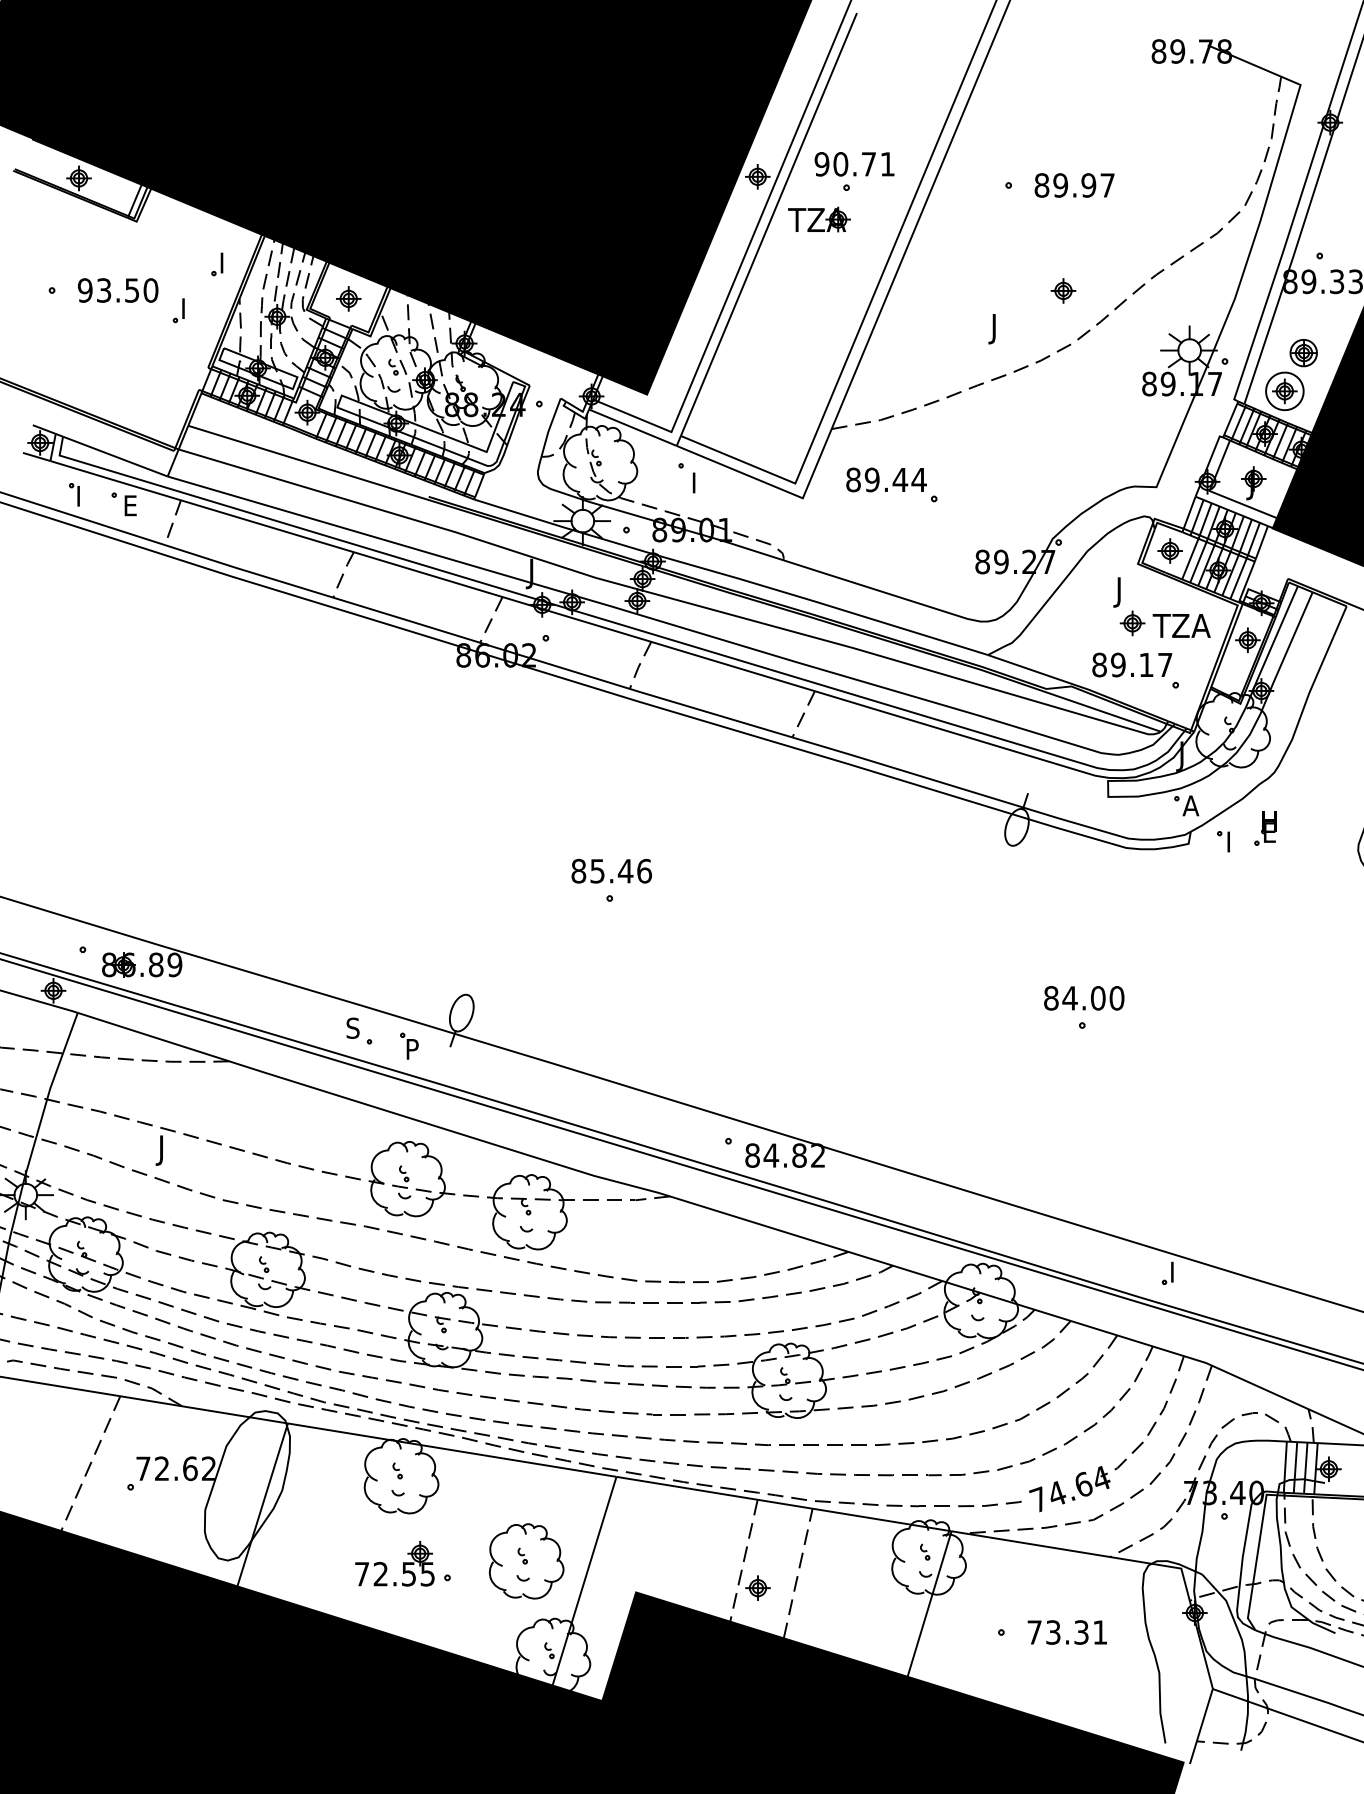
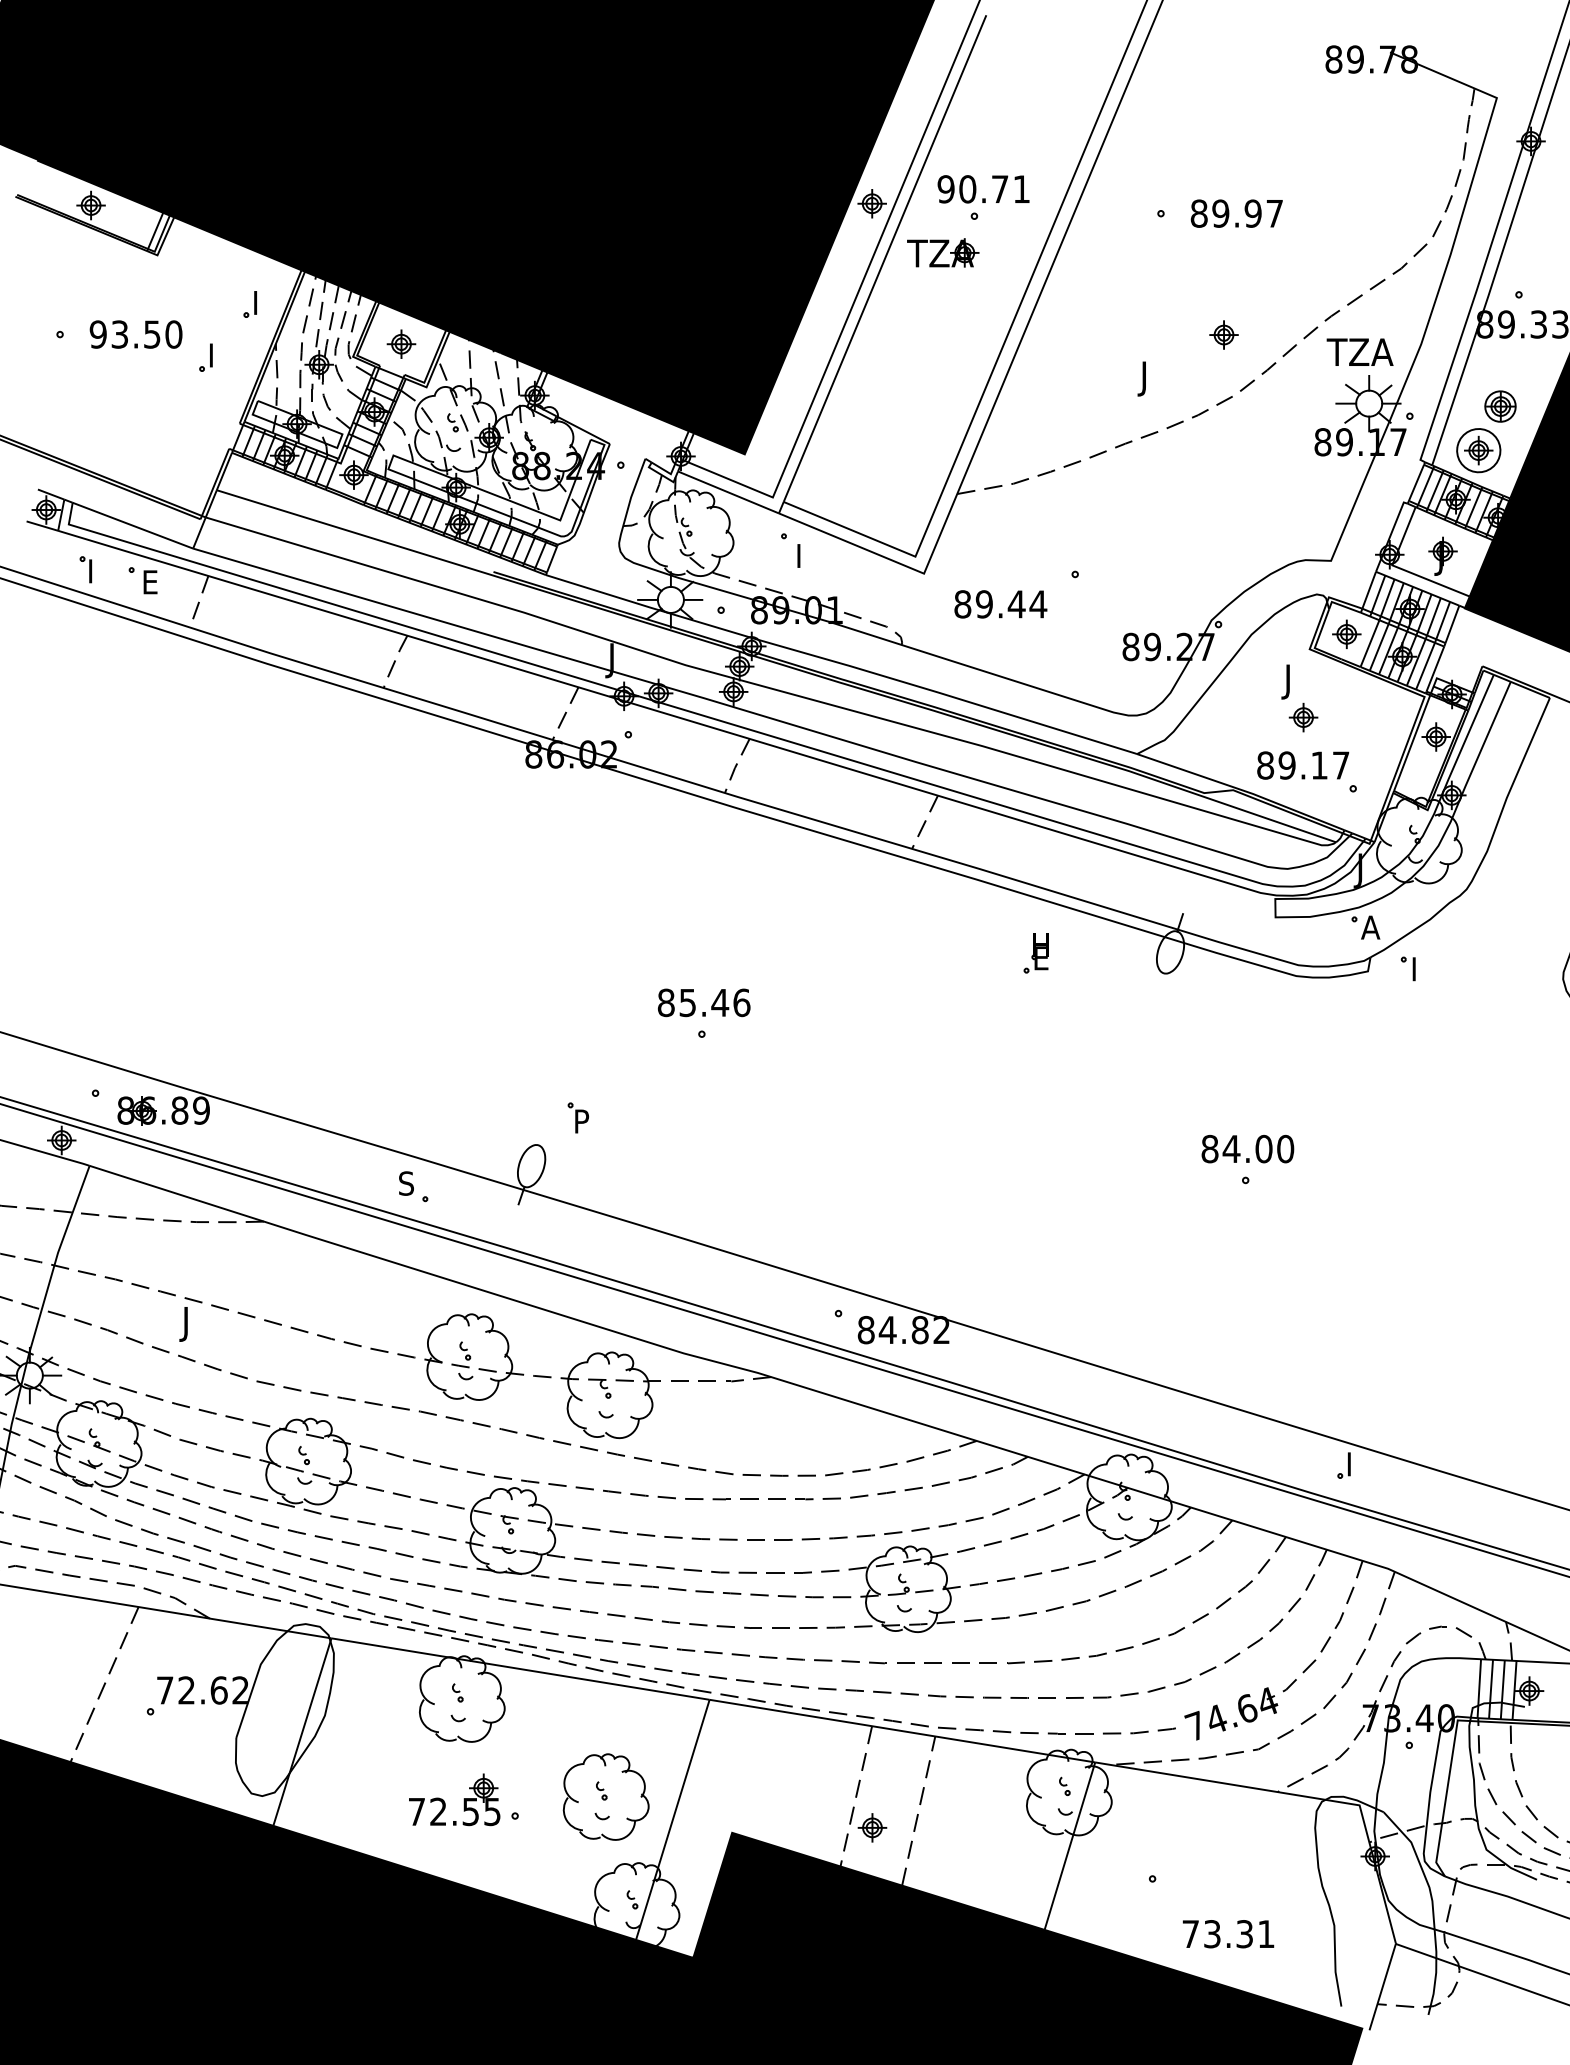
text: (886, 479) -> (1000, 603), moved
text: (1181, 625) -> (1359, 351), moved
part: (1265, 828) -> (1036, 953), moved
part: (409, 1045) -> (578, 1117), moved
text: (1066, 1632) -> (1227, 1934), moved

